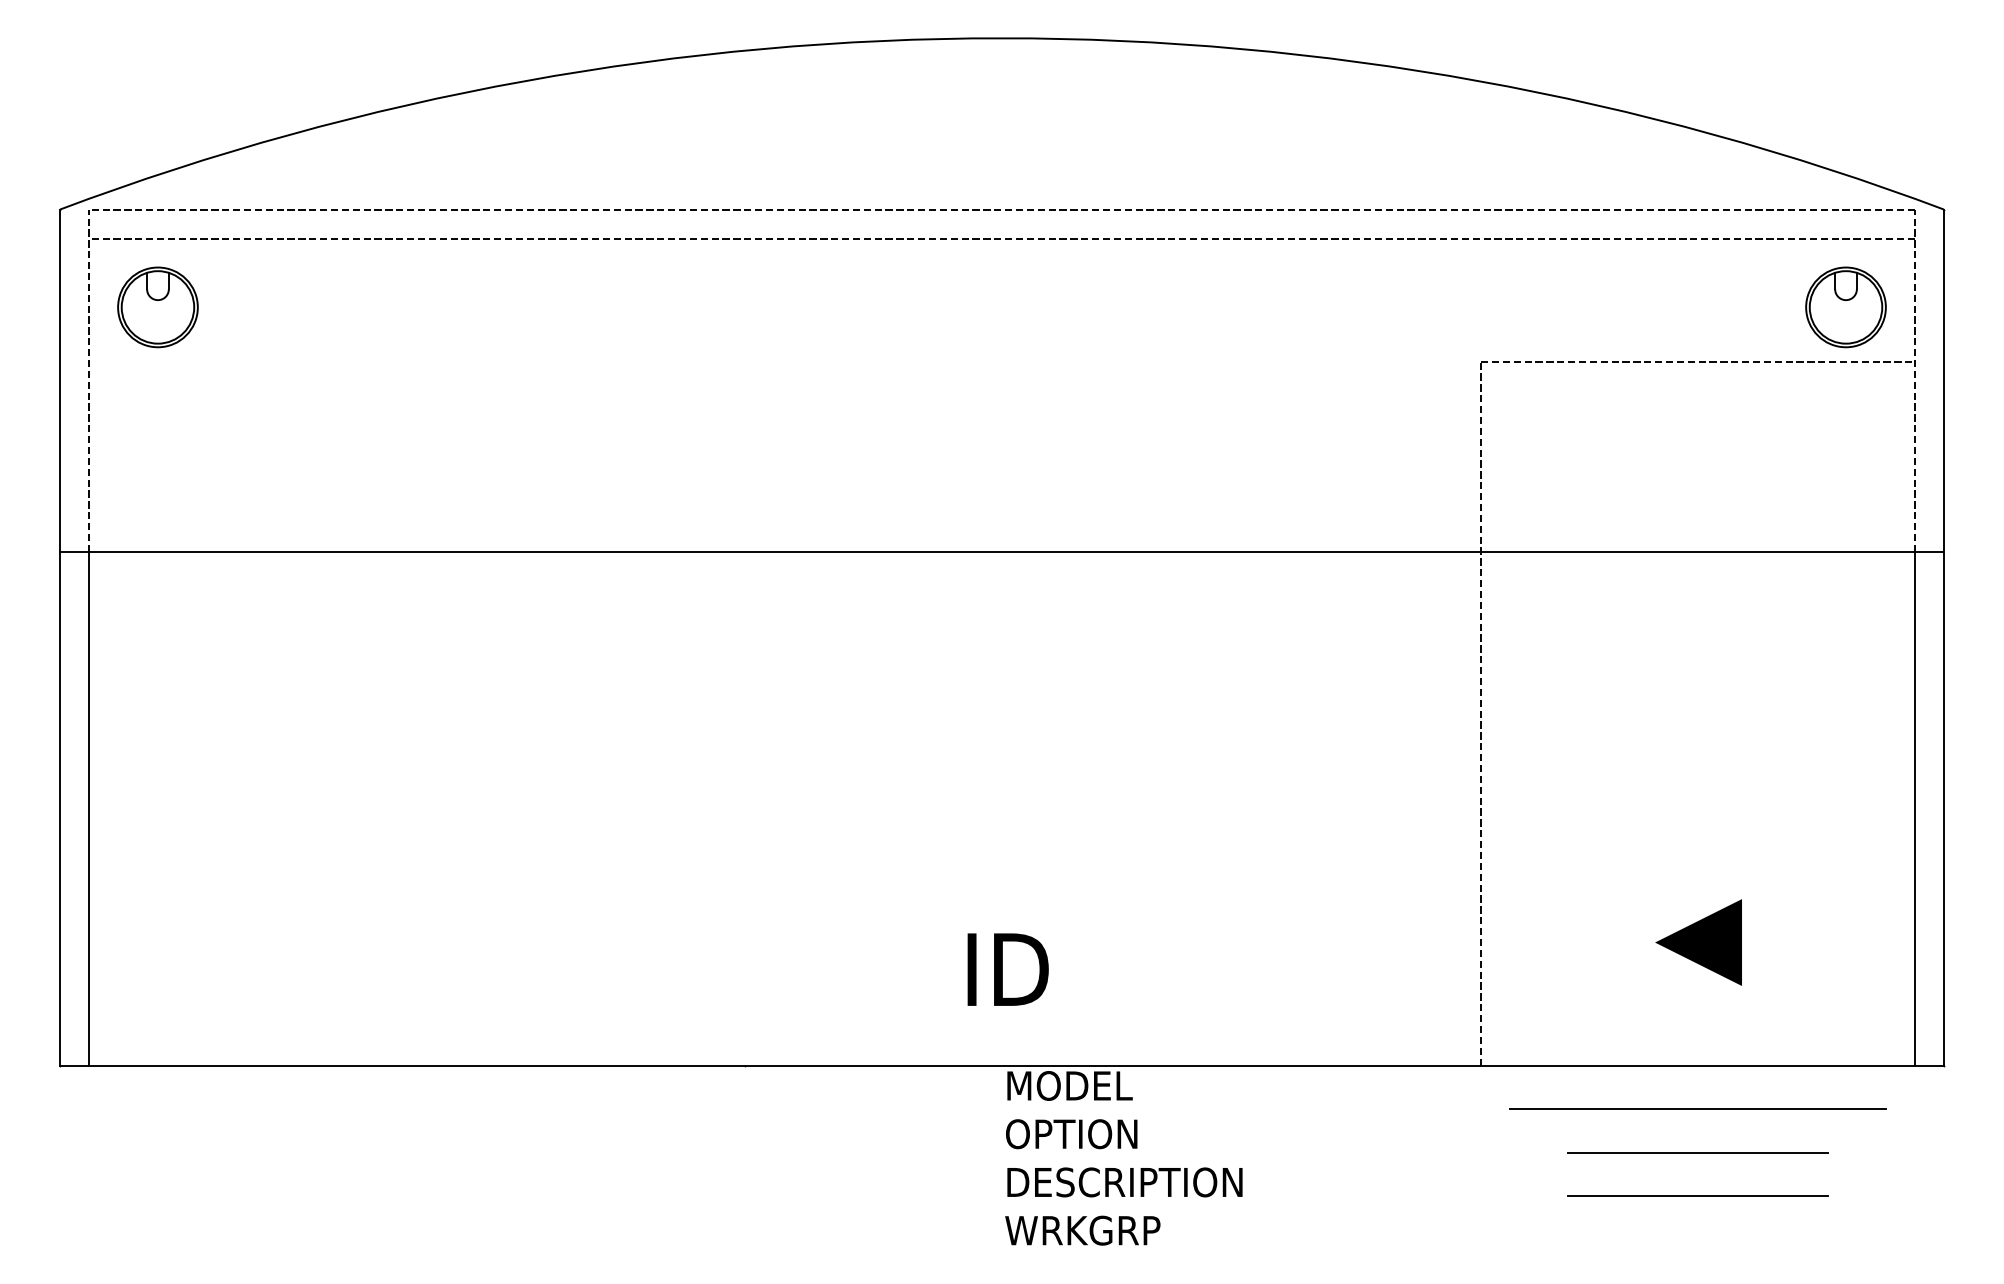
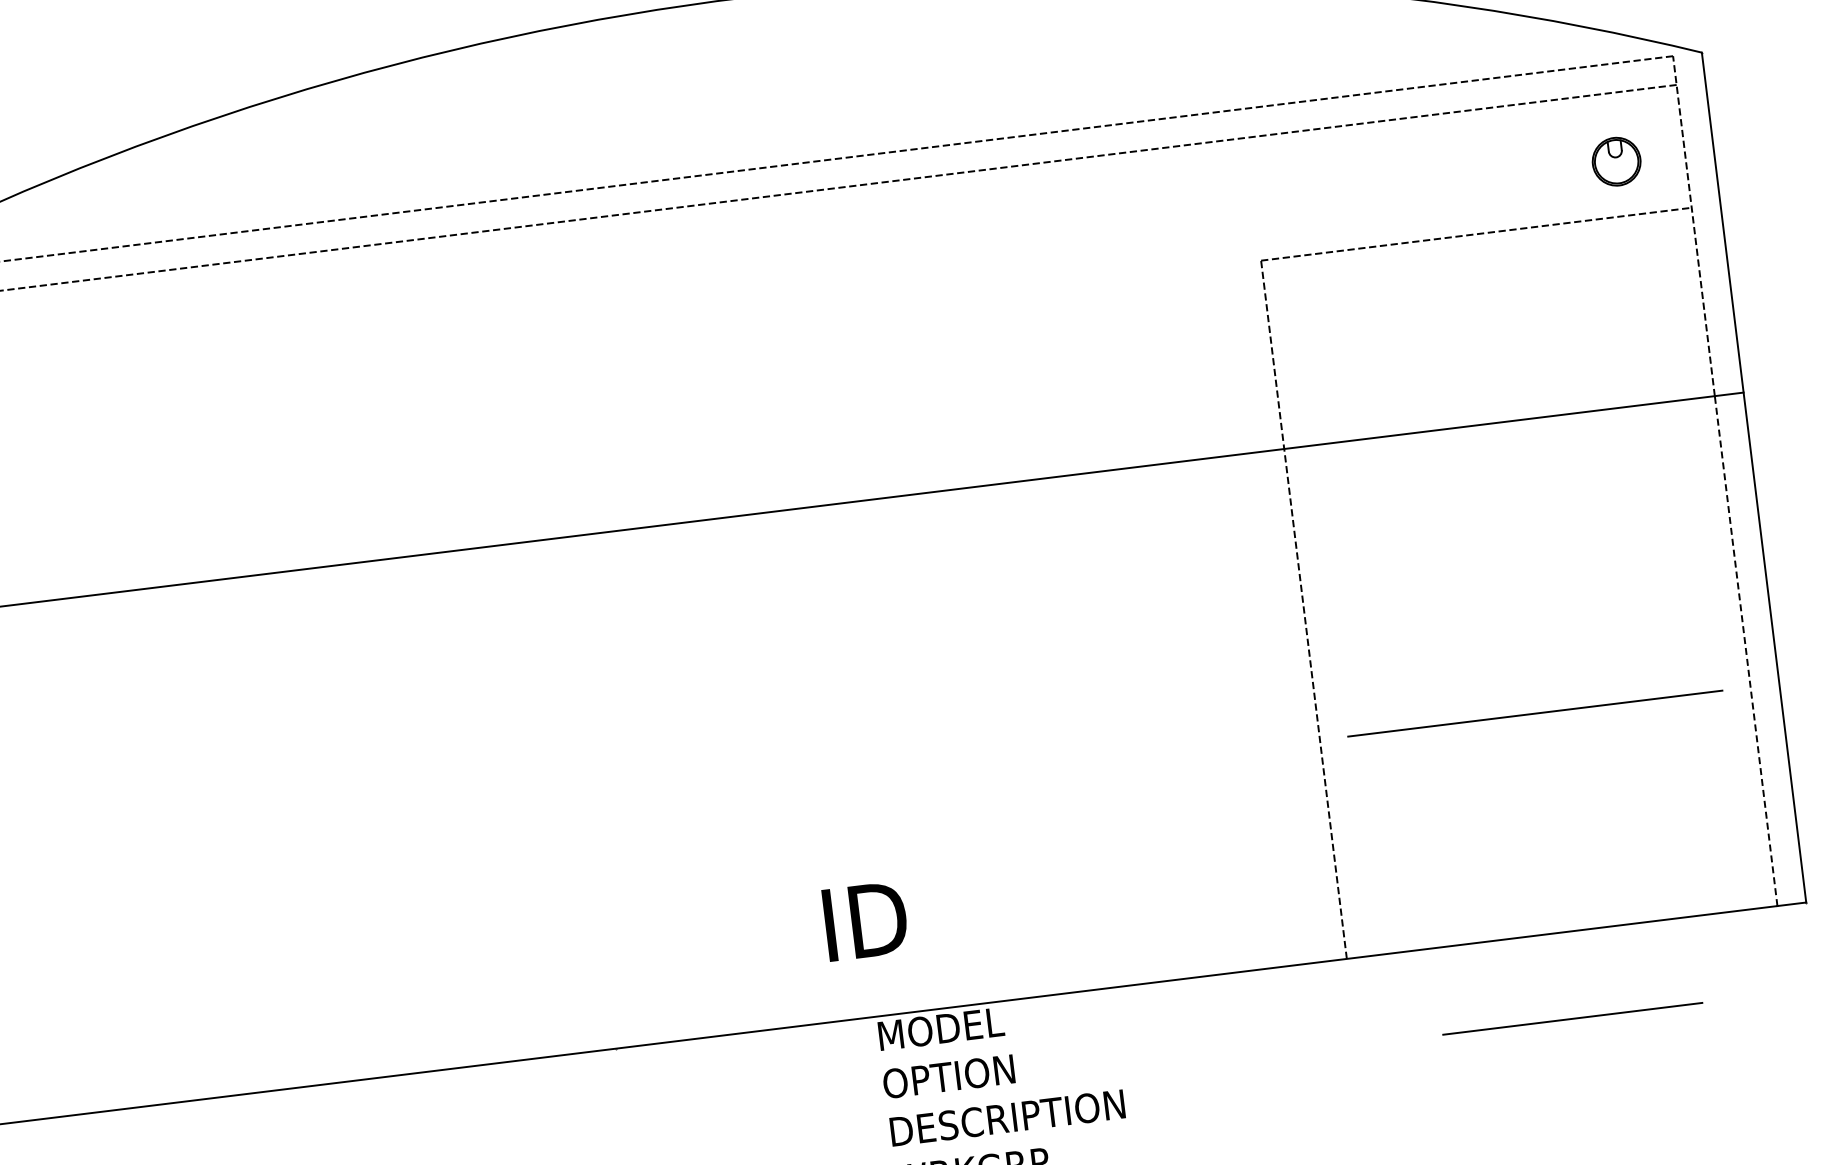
part: (1845, 307) -> (1616, 161), size x0.6
line: (1914, 808) -> (1745, 650), solid -> dashed
line: (1698, 942) -> (1547, 810), removed
line: (1697, 1108) -> (1534, 712), moved
line: (1697, 1196) -> (1577, 1062), removed

